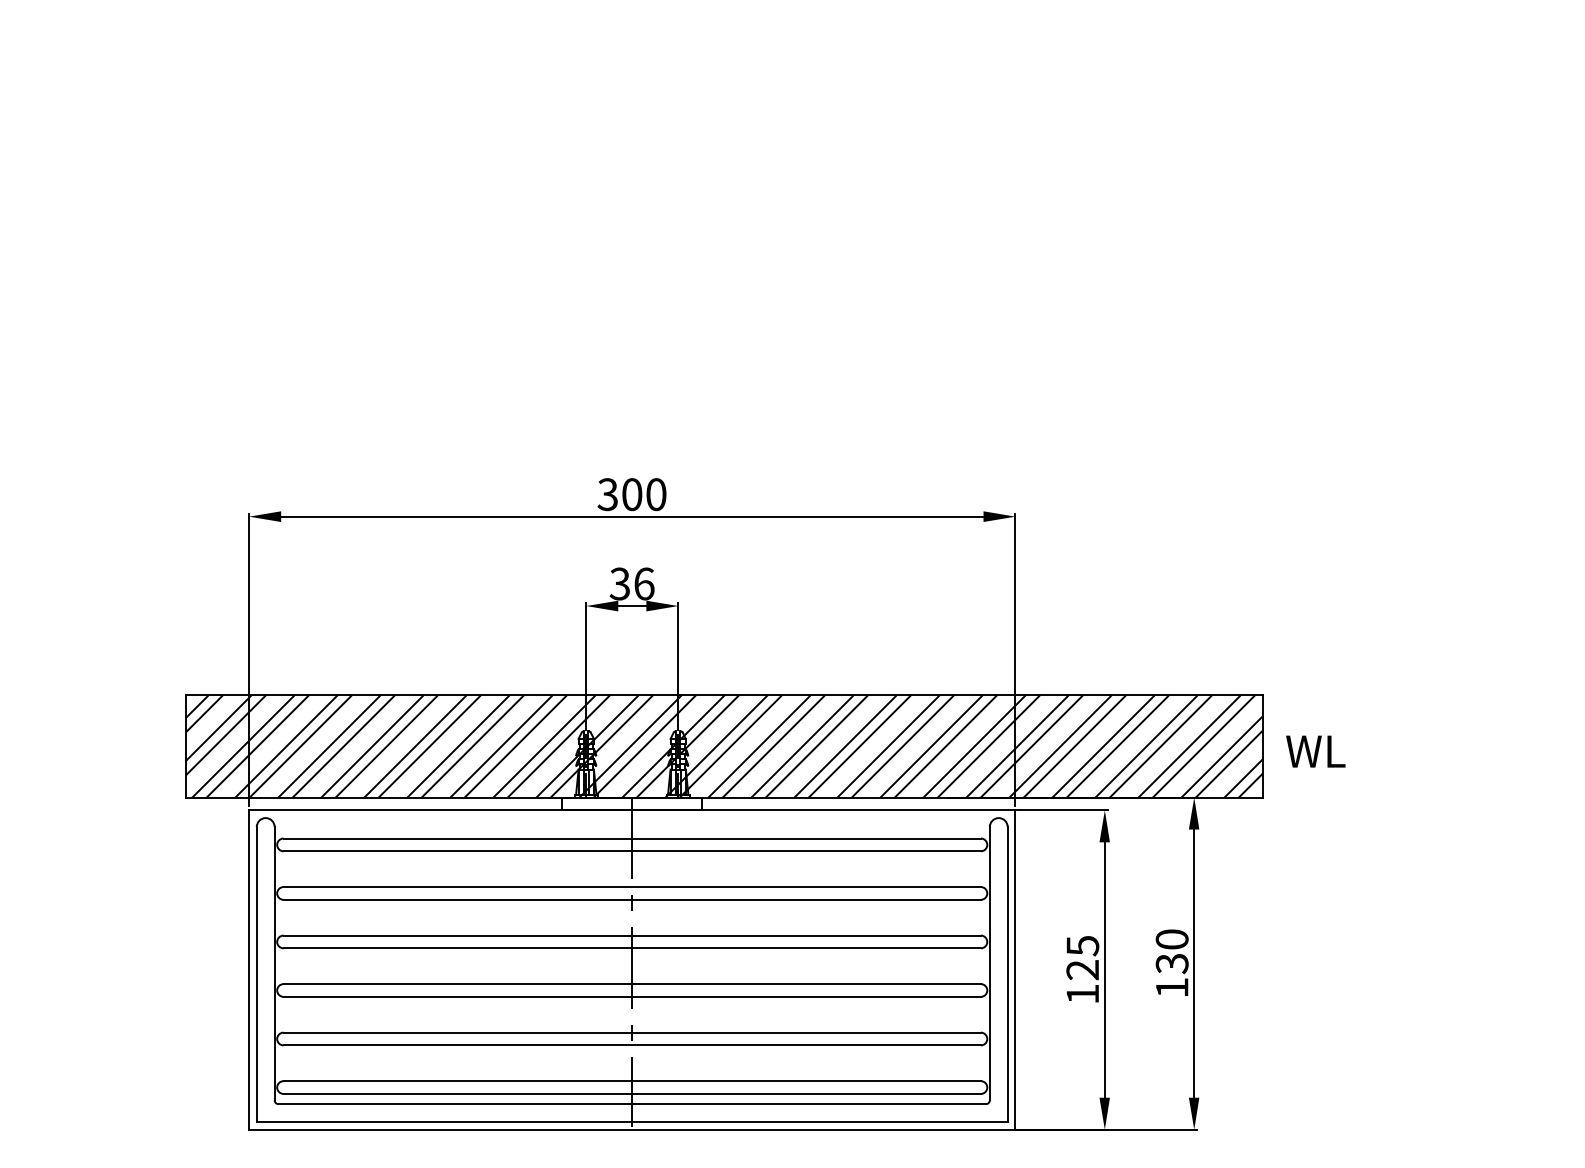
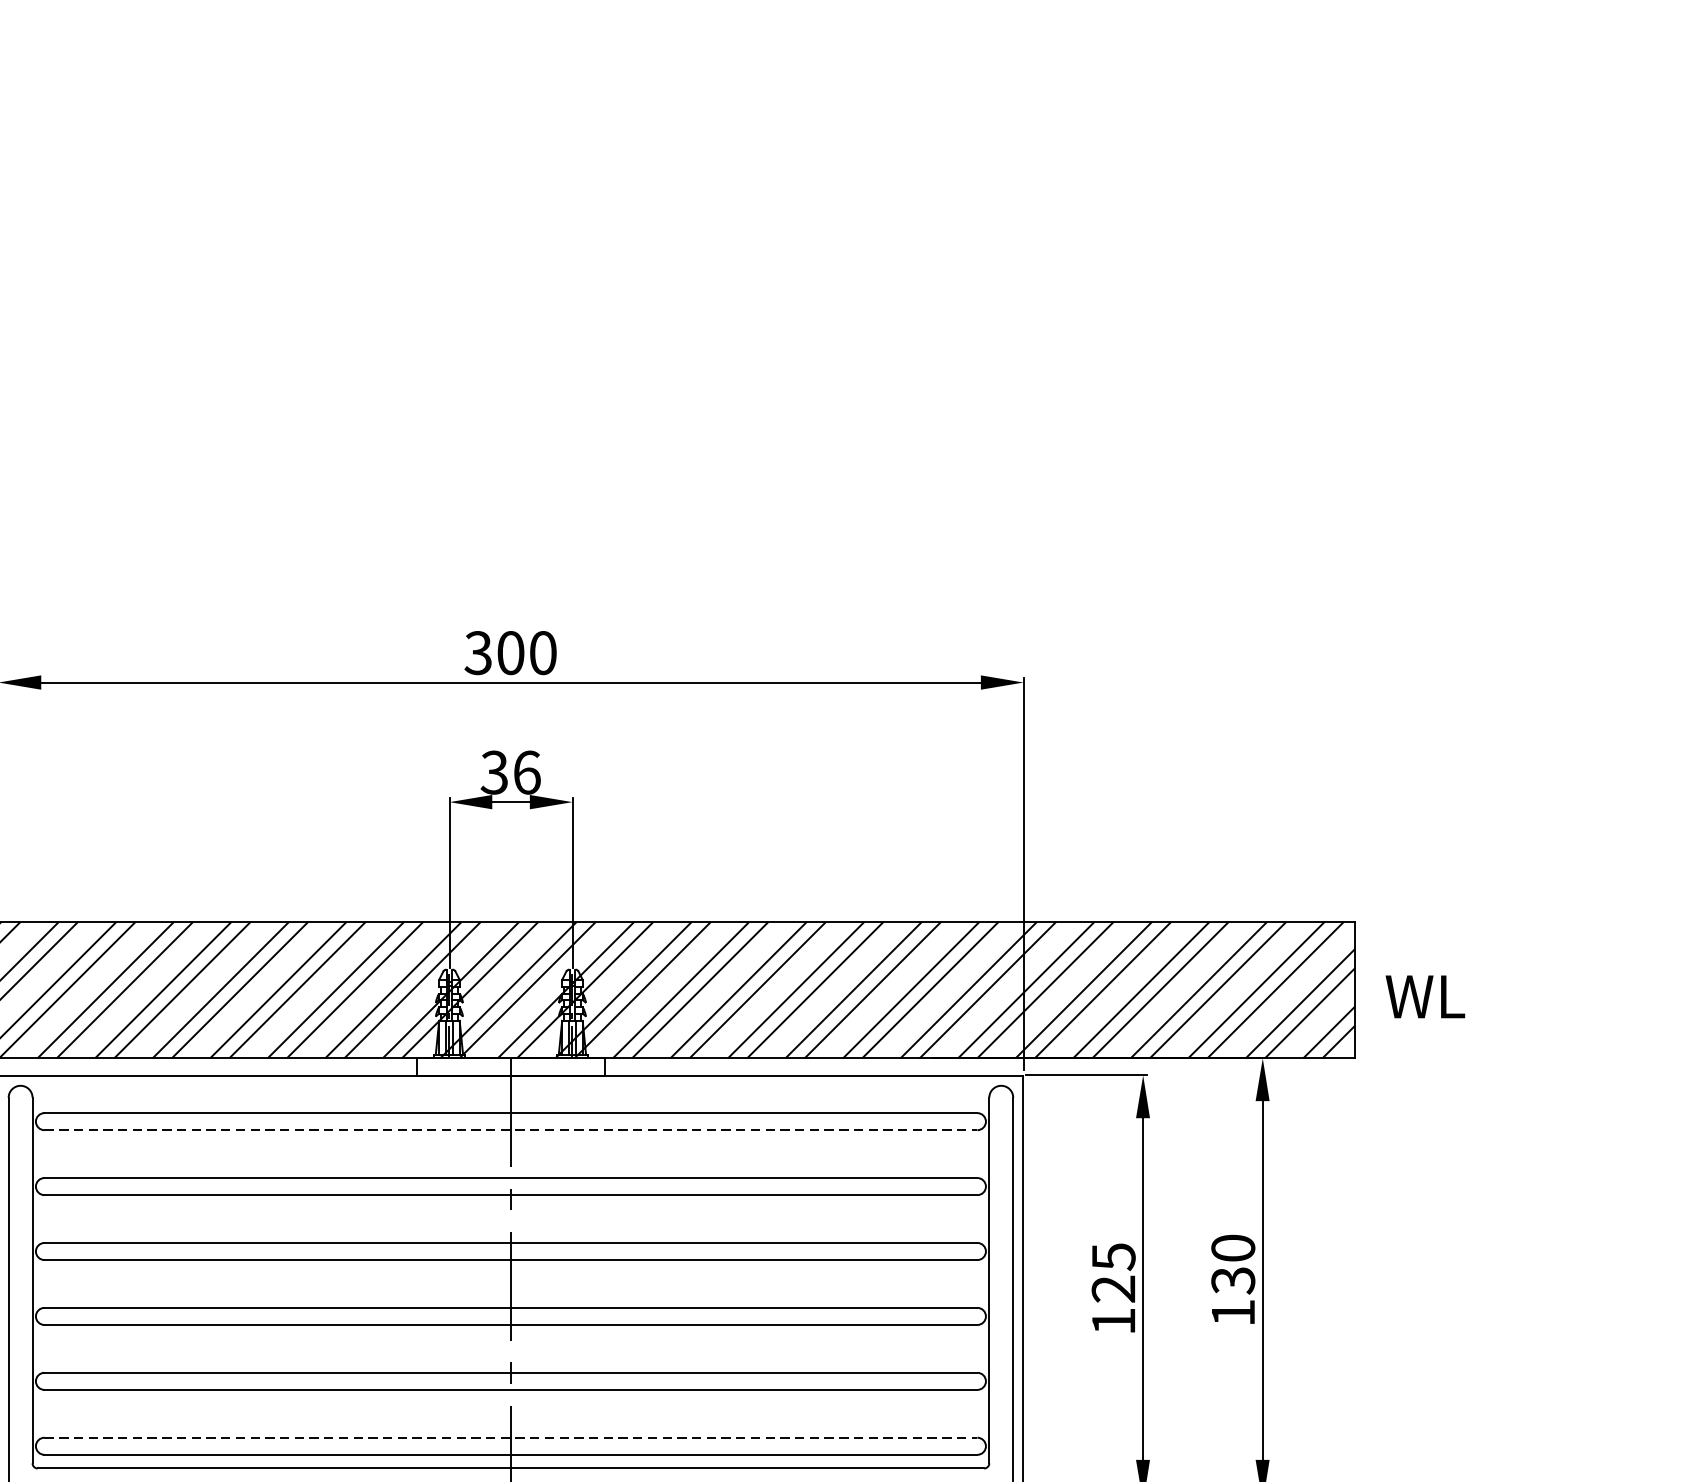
line: (632, 851) -> (511, 1130), solid -> dashed
line: (632, 1081) -> (511, 1438), solid -> dashed

